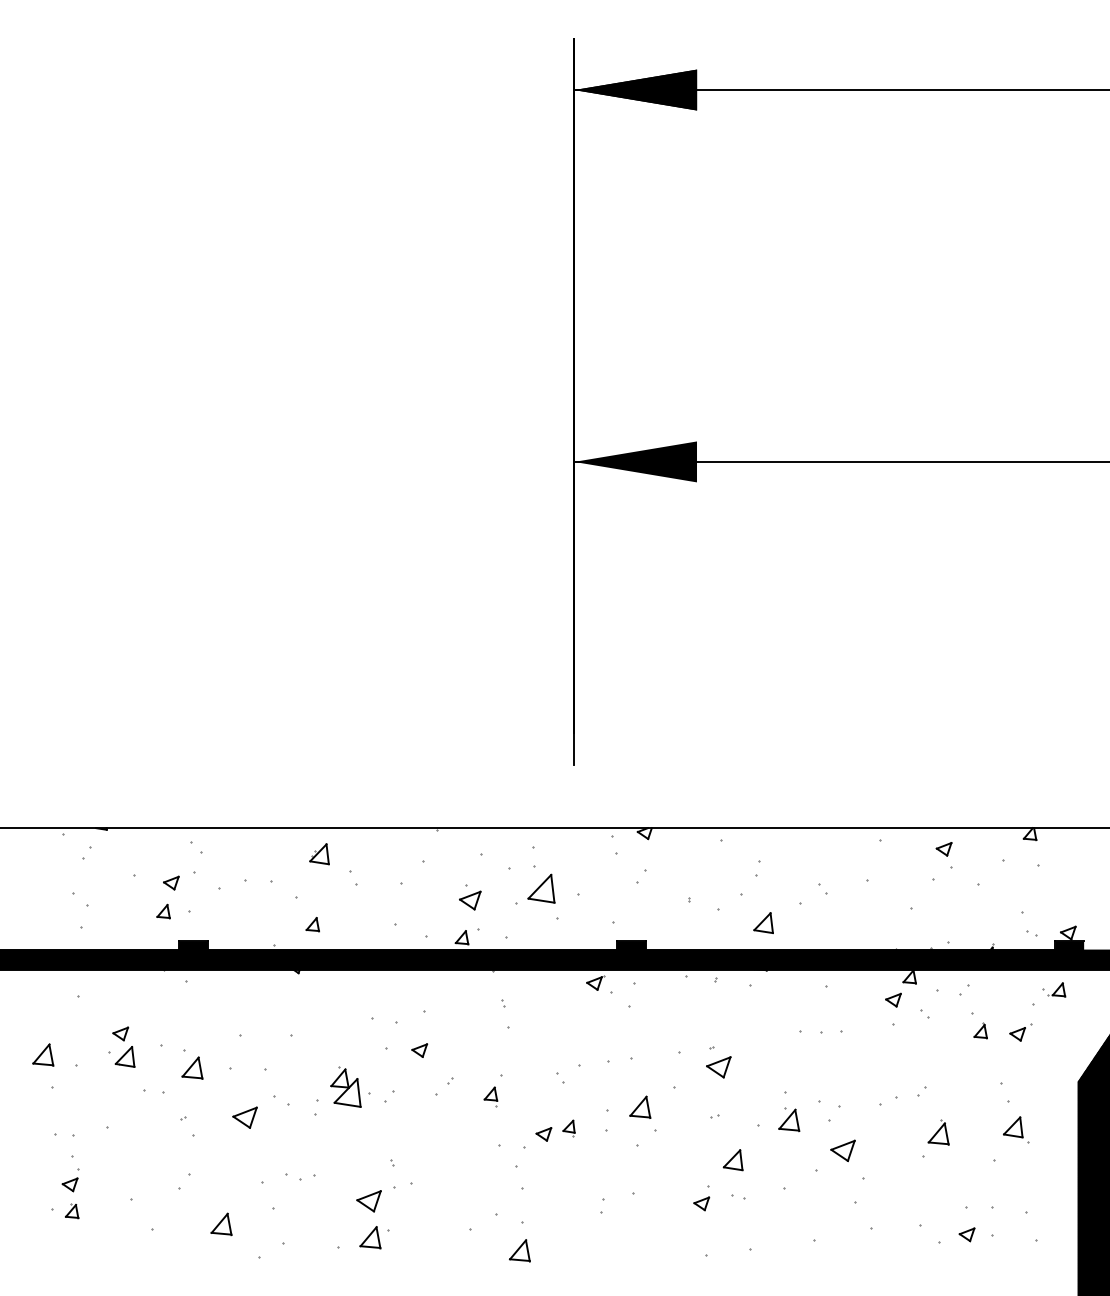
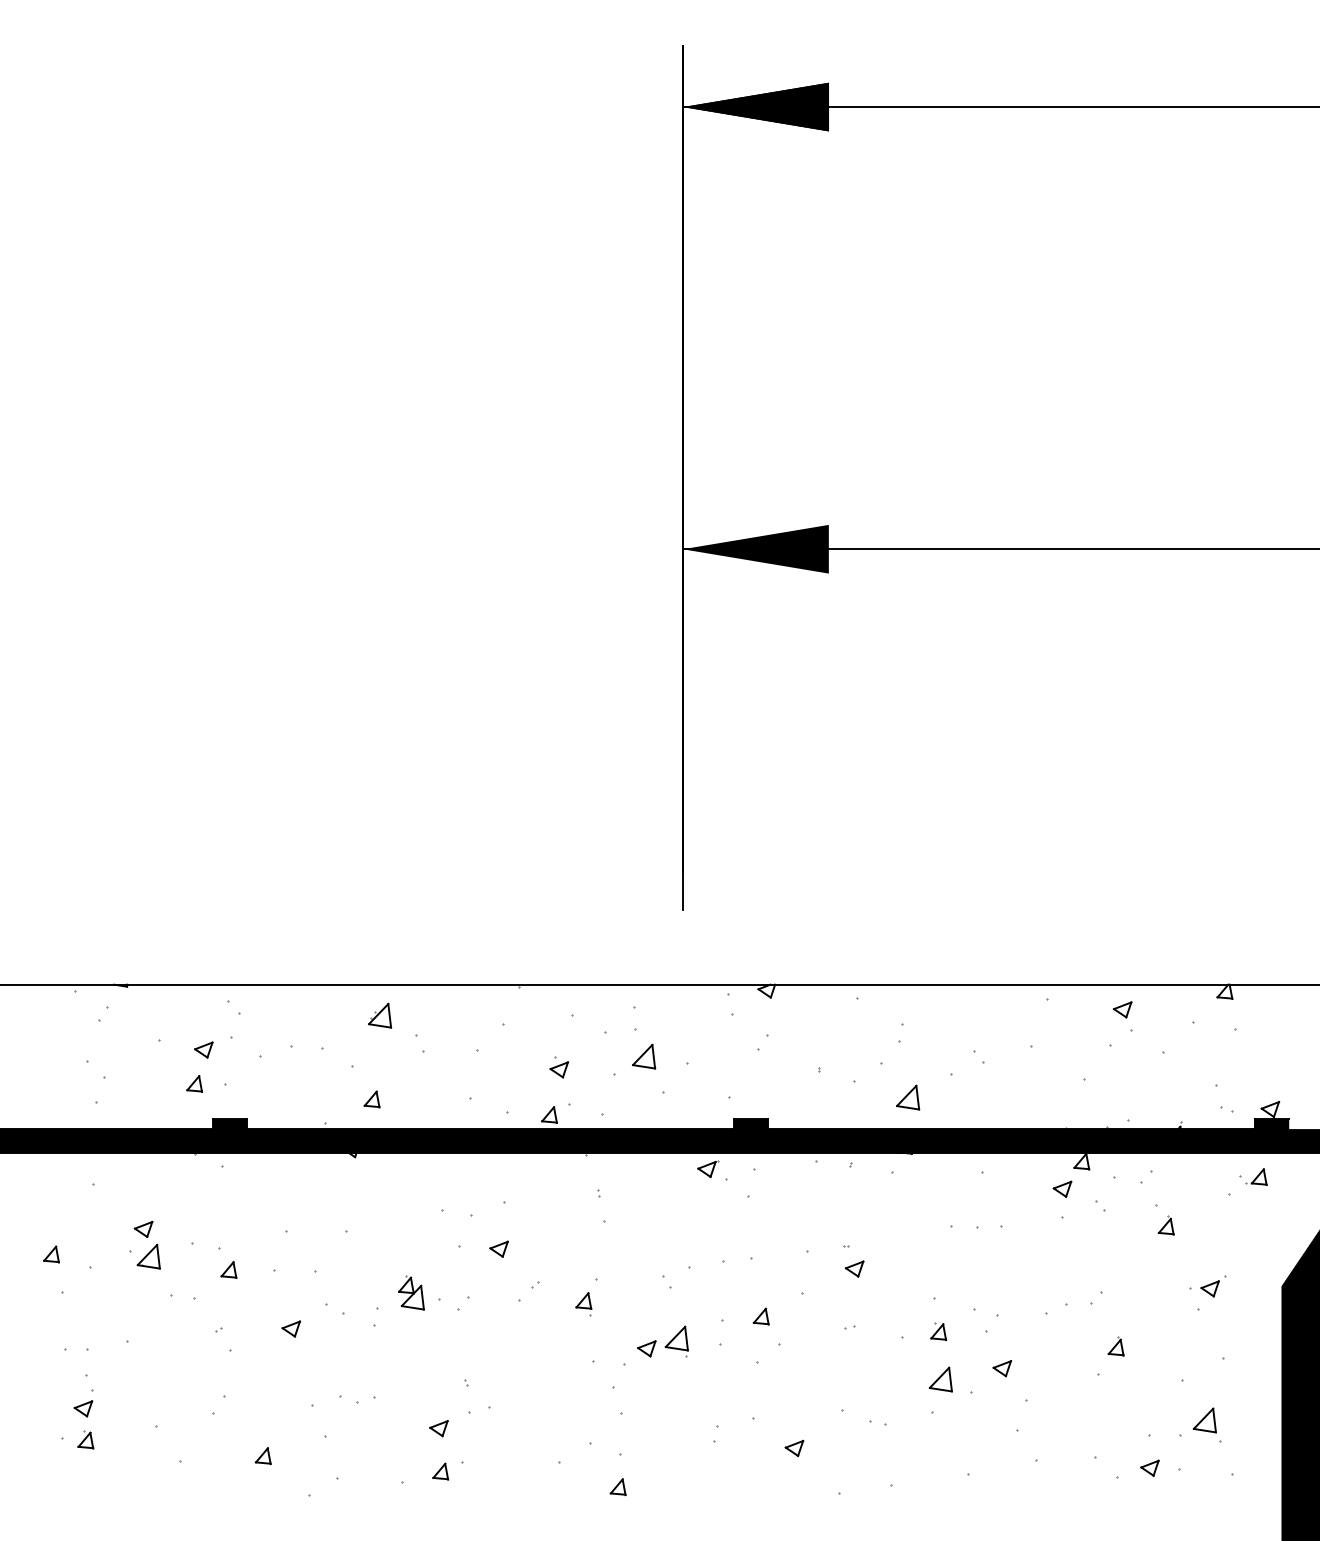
part: (541, 888) -> (644, 1056), size x0.71
part: (470, 897) -> (559, 1067), size x0.71
part: (1020, 1032) -> (1213, 1286), moved
part: (43, 1055) -> (51, 1254), size x0.62
part: (718, 1066) -> (854, 1268), size x0.62
part: (192, 1067) -> (228, 1269), size x0.62
part: (346, 1087) -> (411, 1292), size x0.71
part: (639, 1107) -> (760, 1316), size x0.62
part: (244, 1117) -> (290, 1328), size x0.62
part: (789, 1119) -> (938, 1331), size x0.62
part: (1012, 1127) -> (1204, 1420), moved
part: (568, 1128) -> (676, 1341), size x1.67
part: (938, 1132) -> (1115, 1346), size x0.62
part: (842, 1150) -> (1001, 1368), size x0.62
part: (732, 1160) -> (940, 1379), moved
part: (368, 1201) -> (438, 1428), size x0.62
part: (701, 1203) -> (794, 1448), moved
part: (220, 1224) -> (262, 1456), size x0.62
part: (370, 1237) -> (440, 1471), size x0.62
part: (519, 1250) -> (617, 1486), size x0.62

